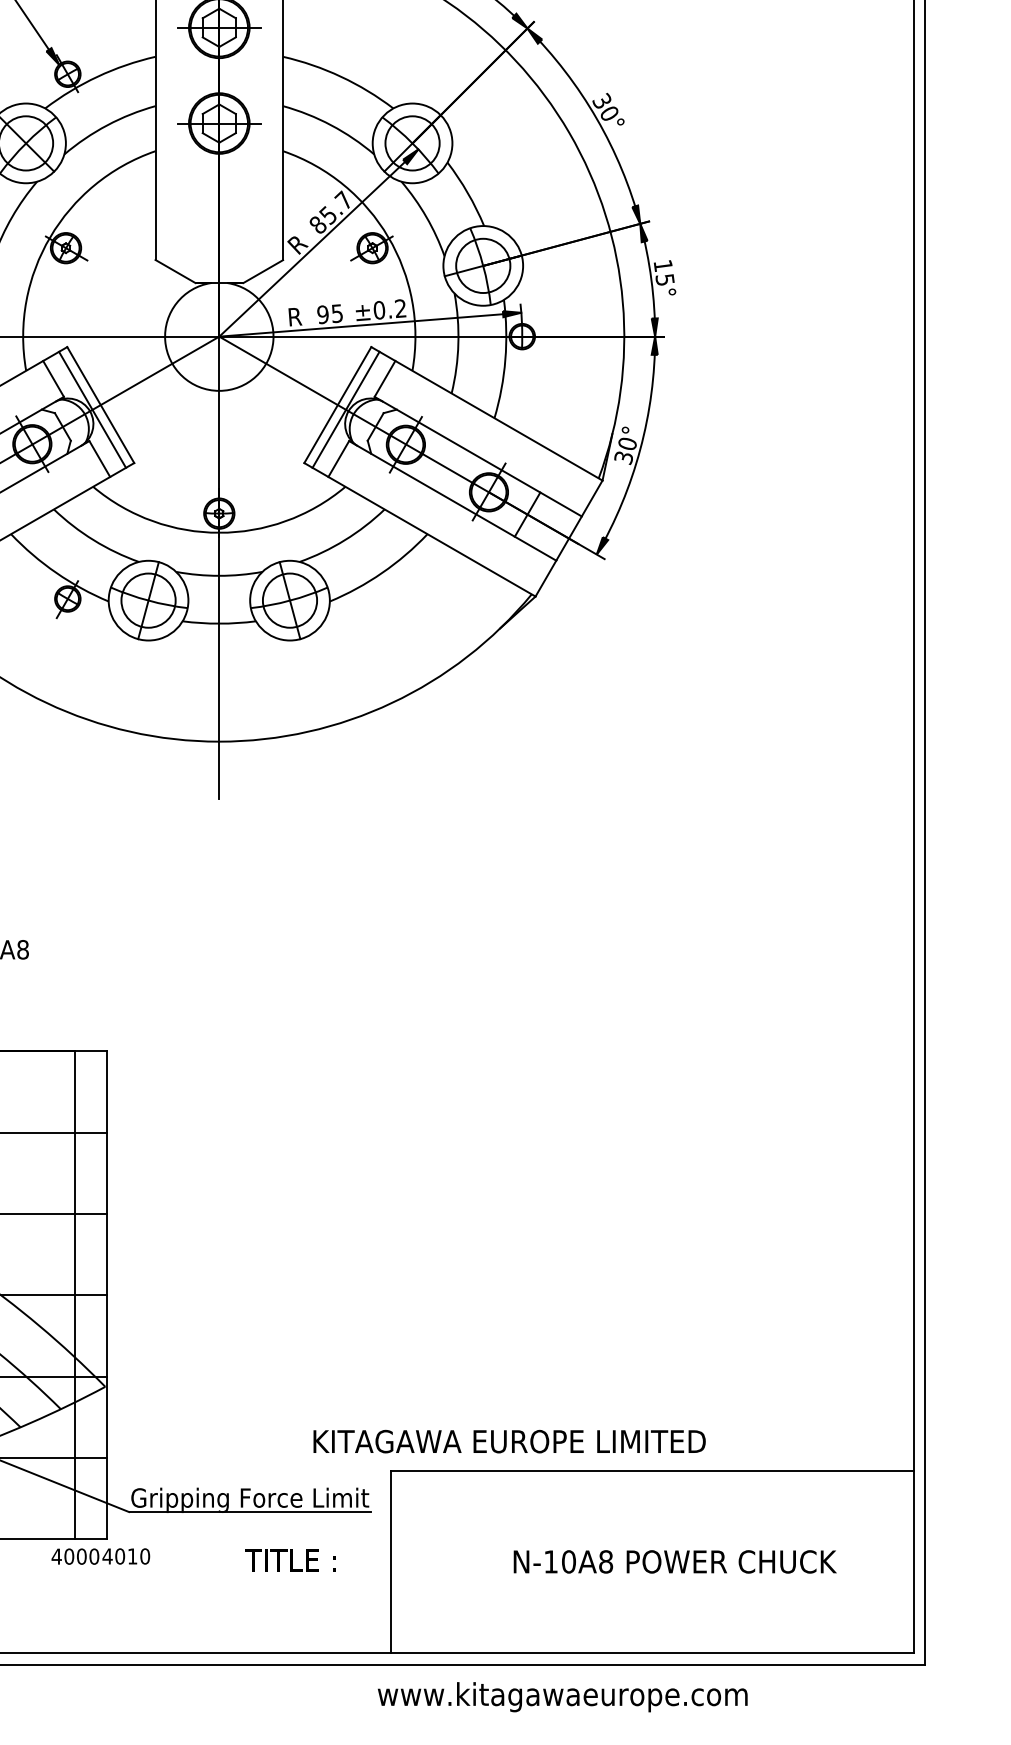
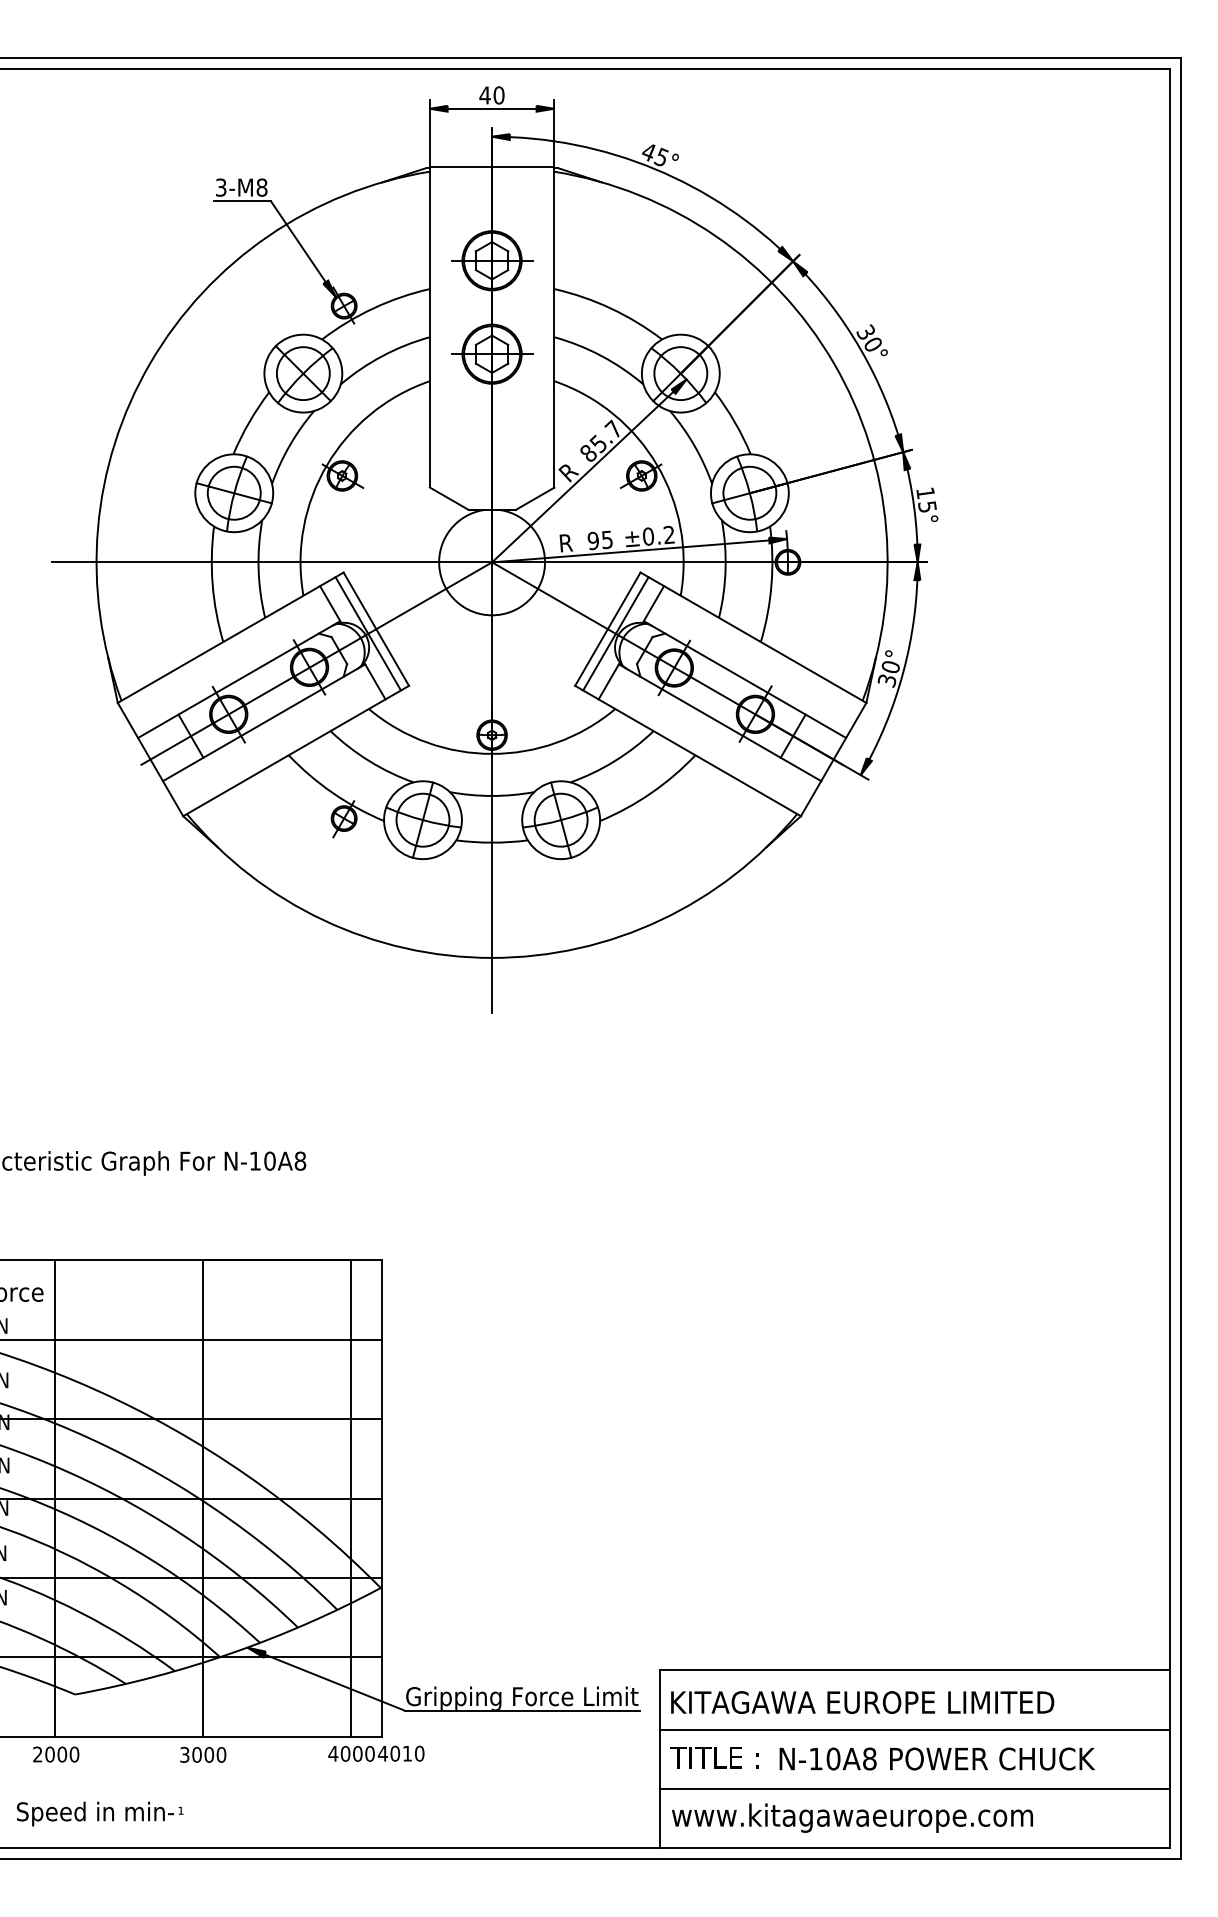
text: (509, 1441) -> (862, 1702), moved
line: (651, 1531) -> (914, 1729), added
text: (290, 1560) -> (714, 1757), moved
line: (651, 1592) -> (914, 1788), added
text: (562, 1696) -> (852, 1817), moved

